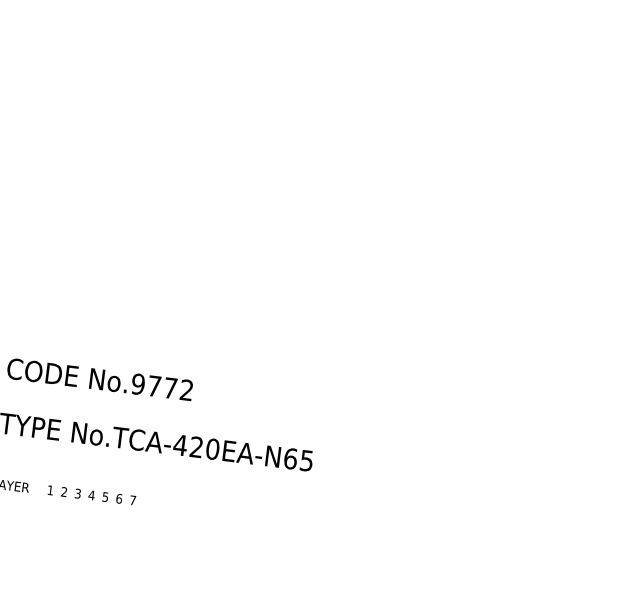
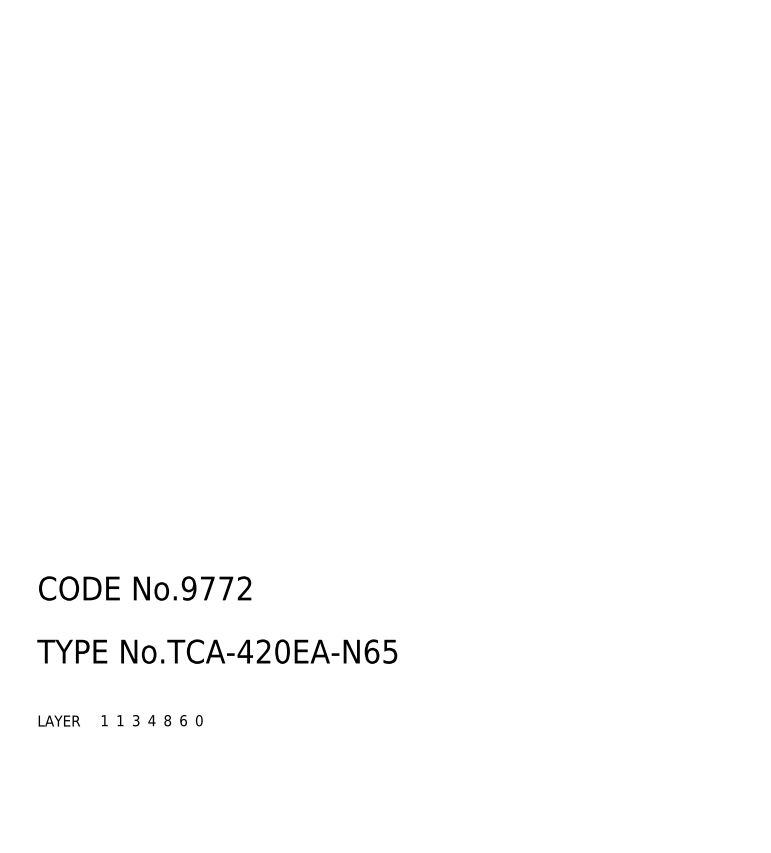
text: (64, 491) -> (120, 720), 2 -> 1
text: (105, 496) -> (167, 720), 5 -> 8
text: (133, 500) -> (199, 720), 7 -> 0

